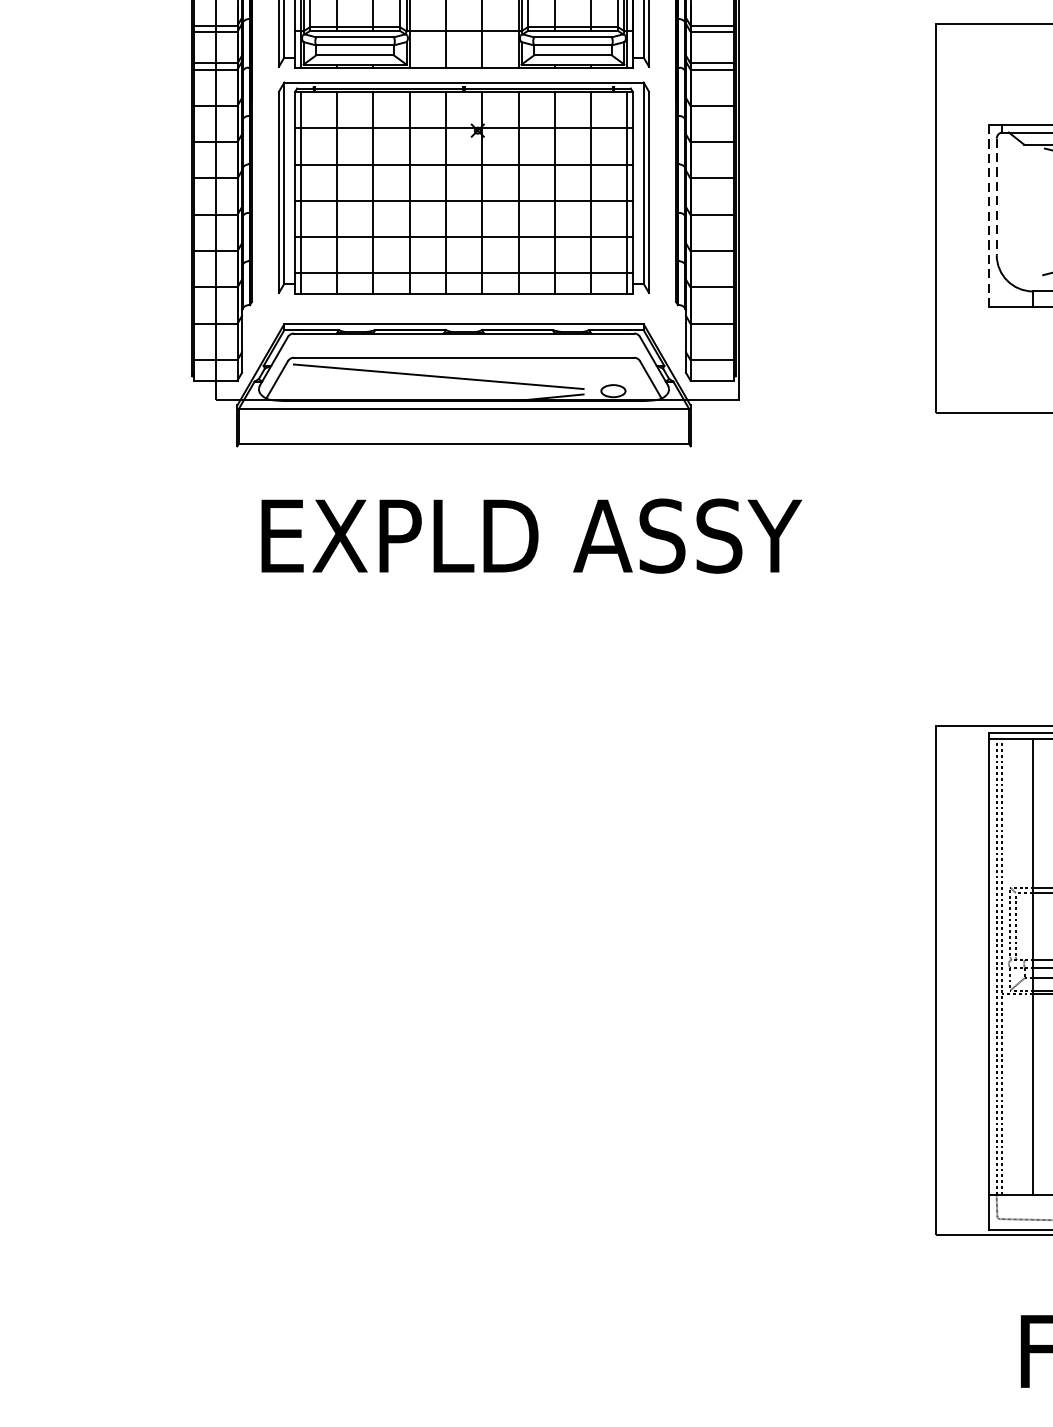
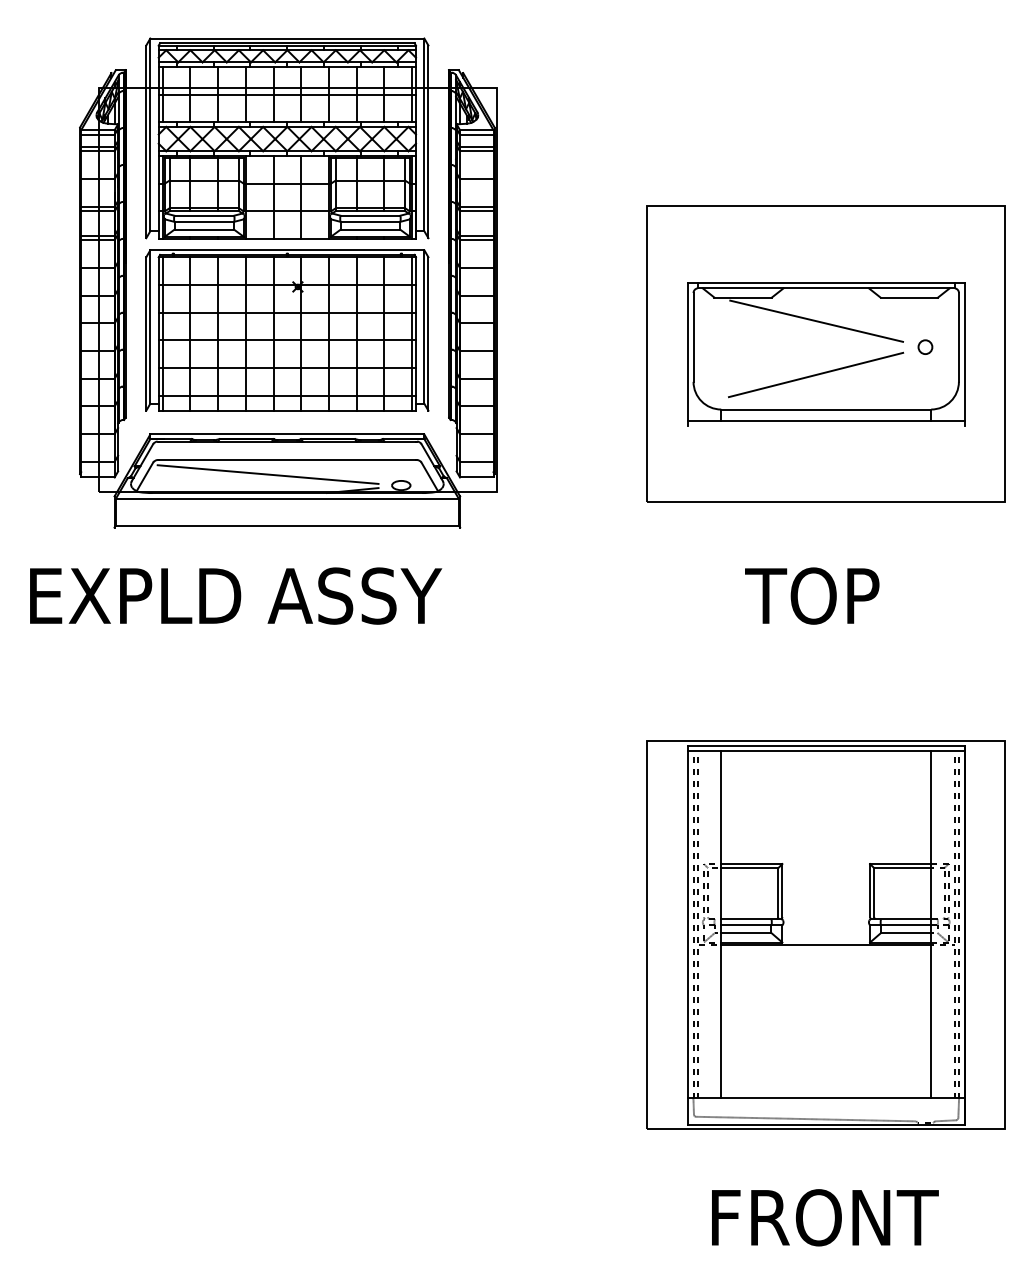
line: (996, 196) -> (693, 337), dashed -> solid
line: (988, 219) -> (687, 354), dashed -> solid
text: (532, 535) -> (236, 595), moved

